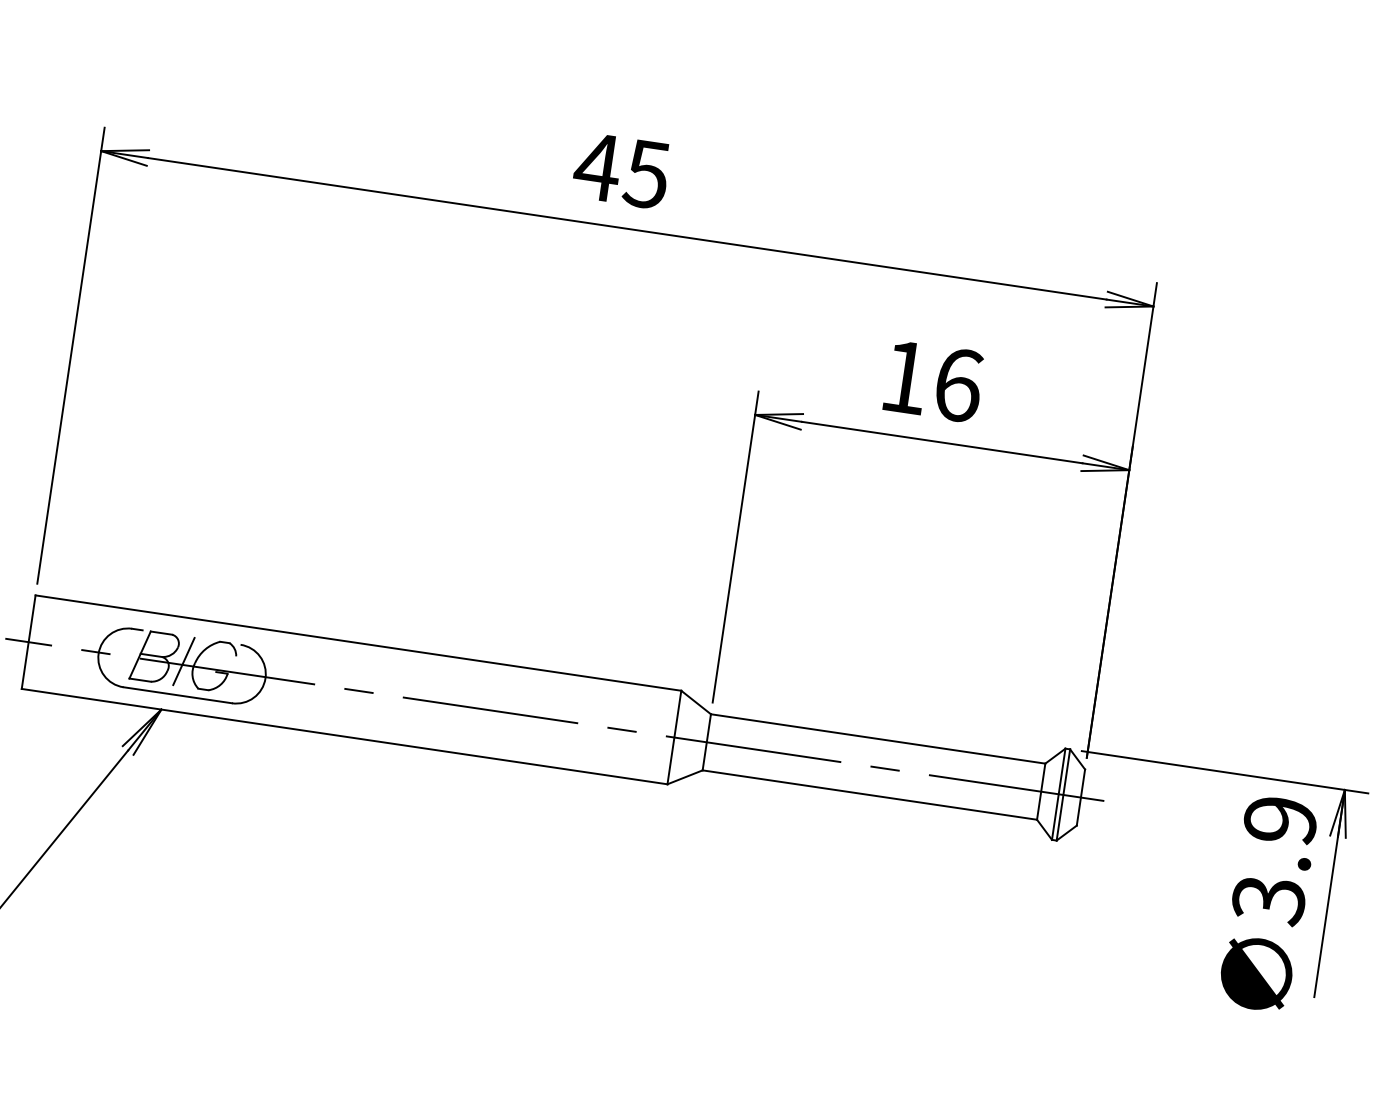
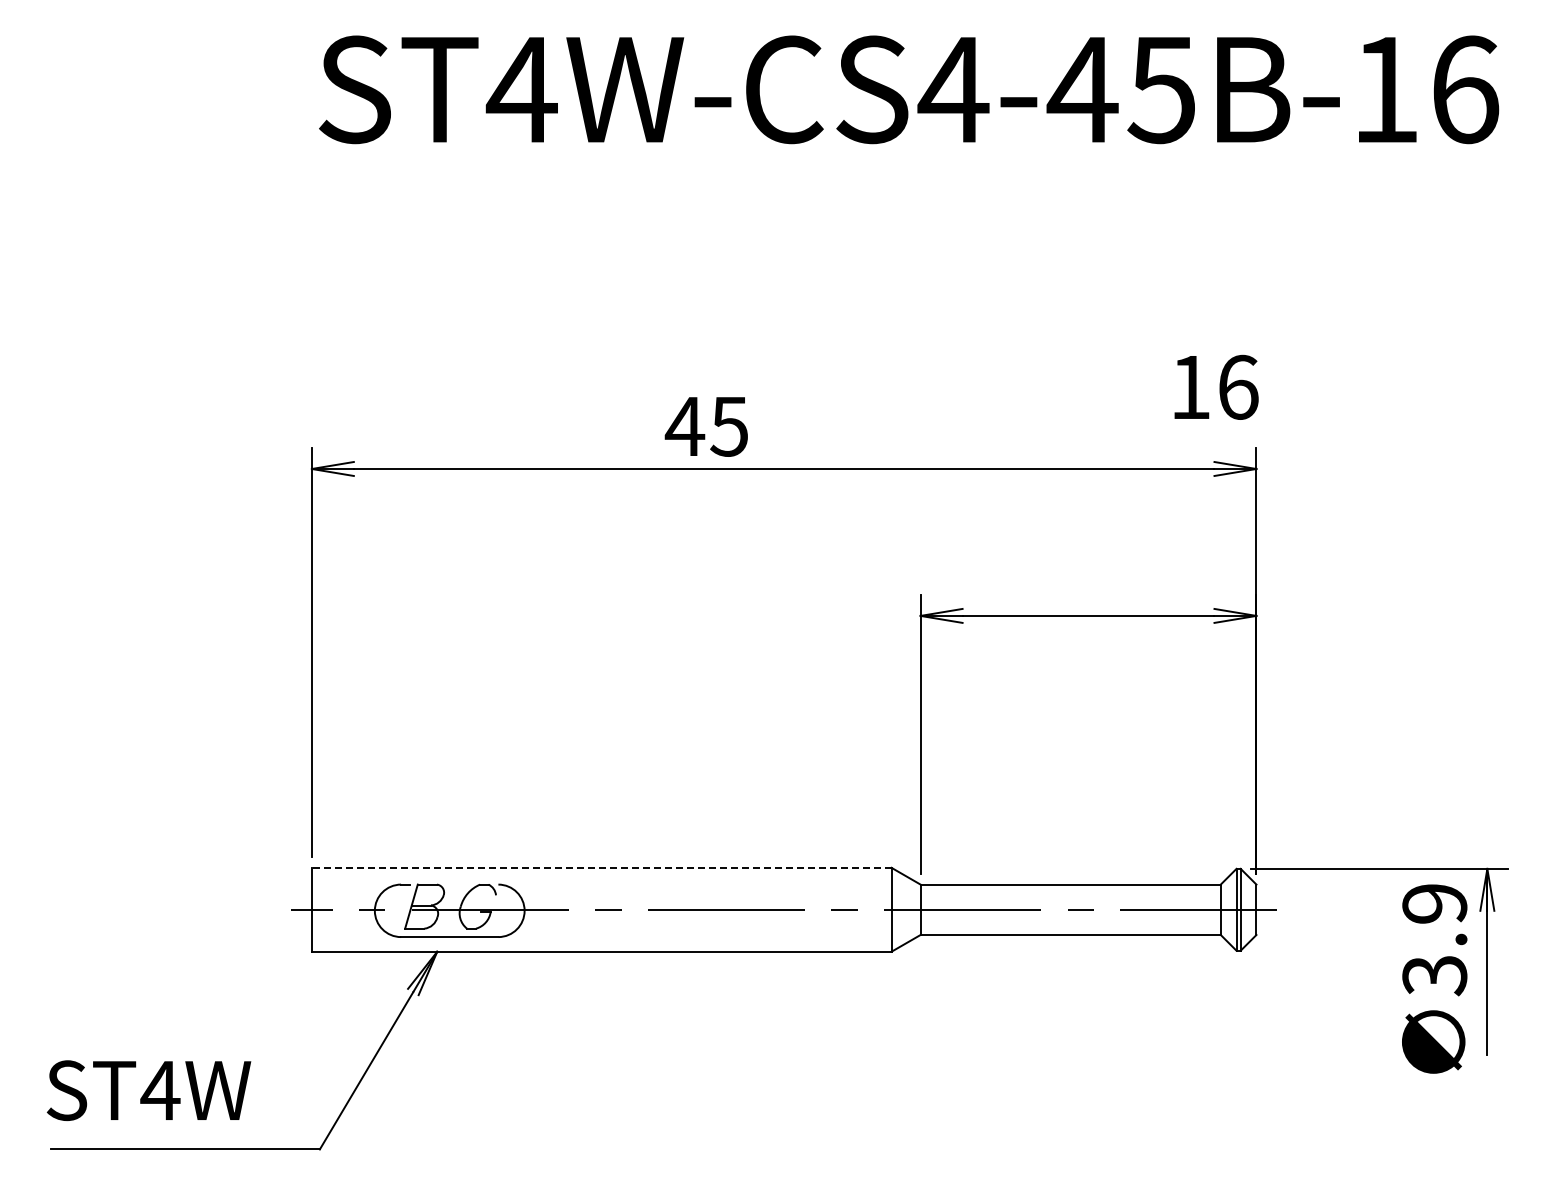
text: (620, 170) -> (705, 426), moved
text: (934, 380) -> (1216, 386), moved
line: (358, 642) -> (601, 867), solid -> dashed
line: (183, 661) -> (450, 906), removed

